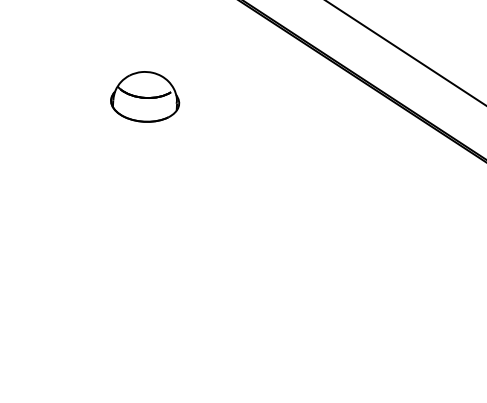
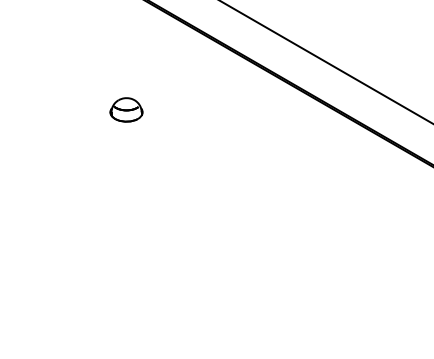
part: (145, 96) -> (126, 109), size x0.6

